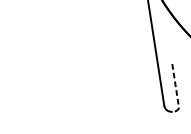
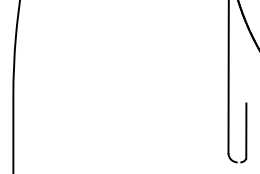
line: (175, 86) -> (246, 131), dashed -> solid

